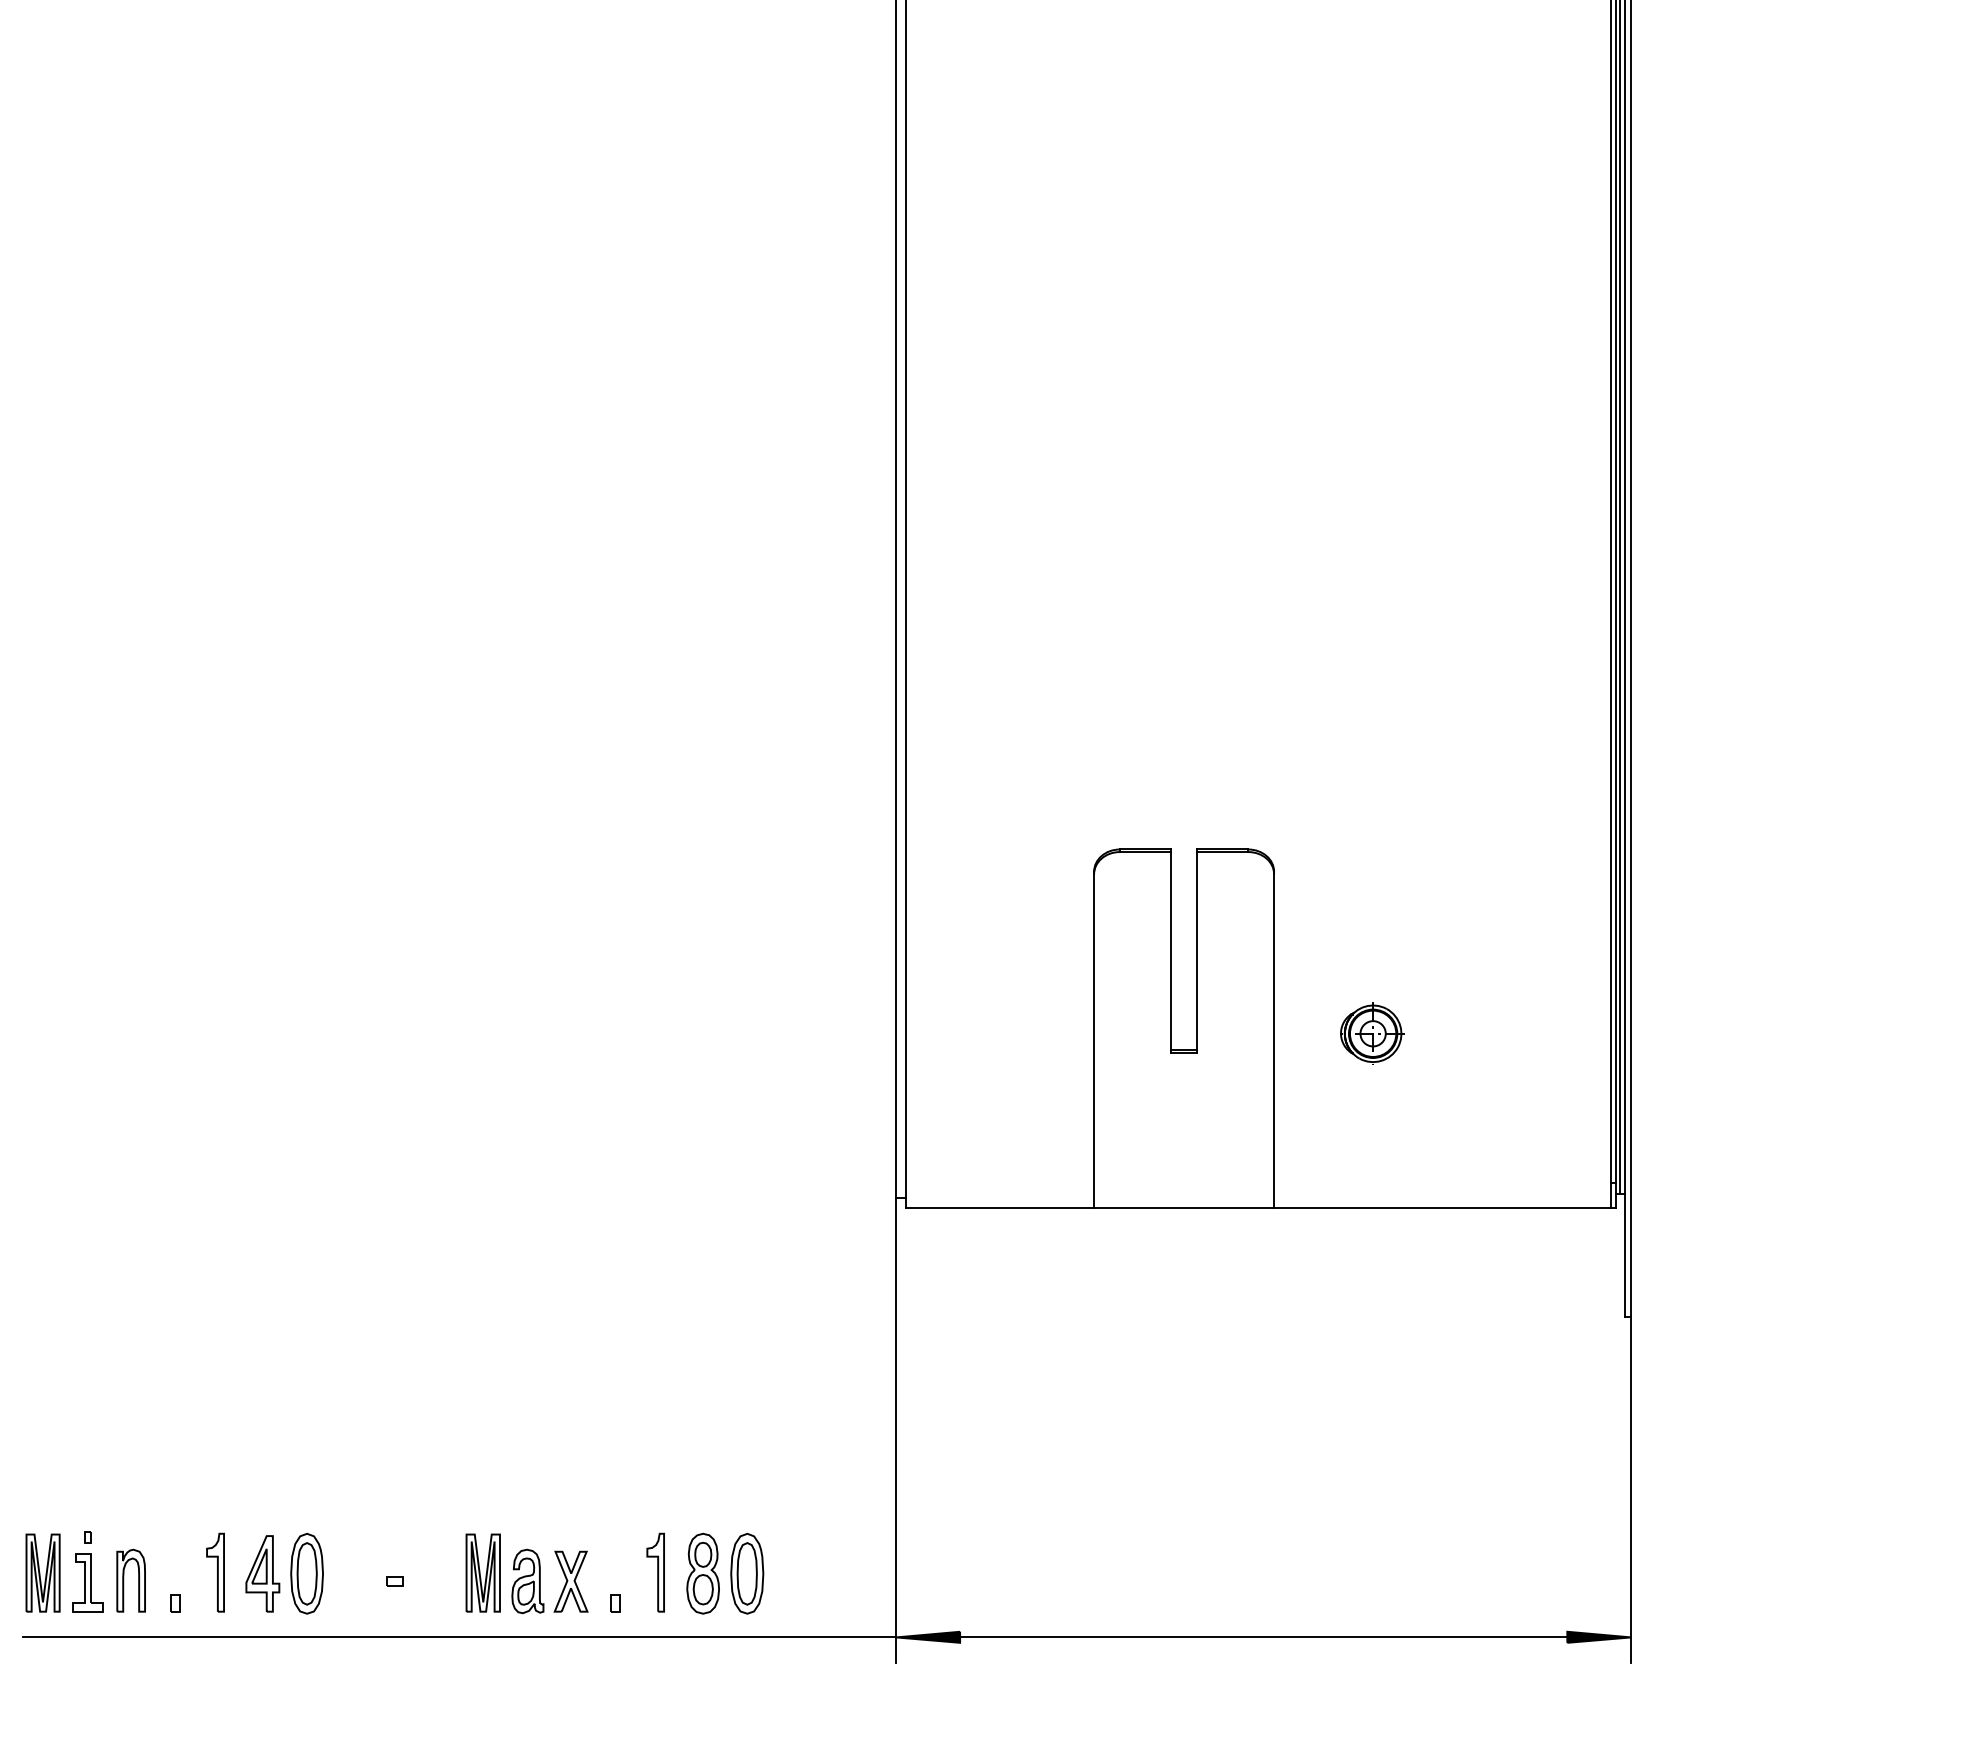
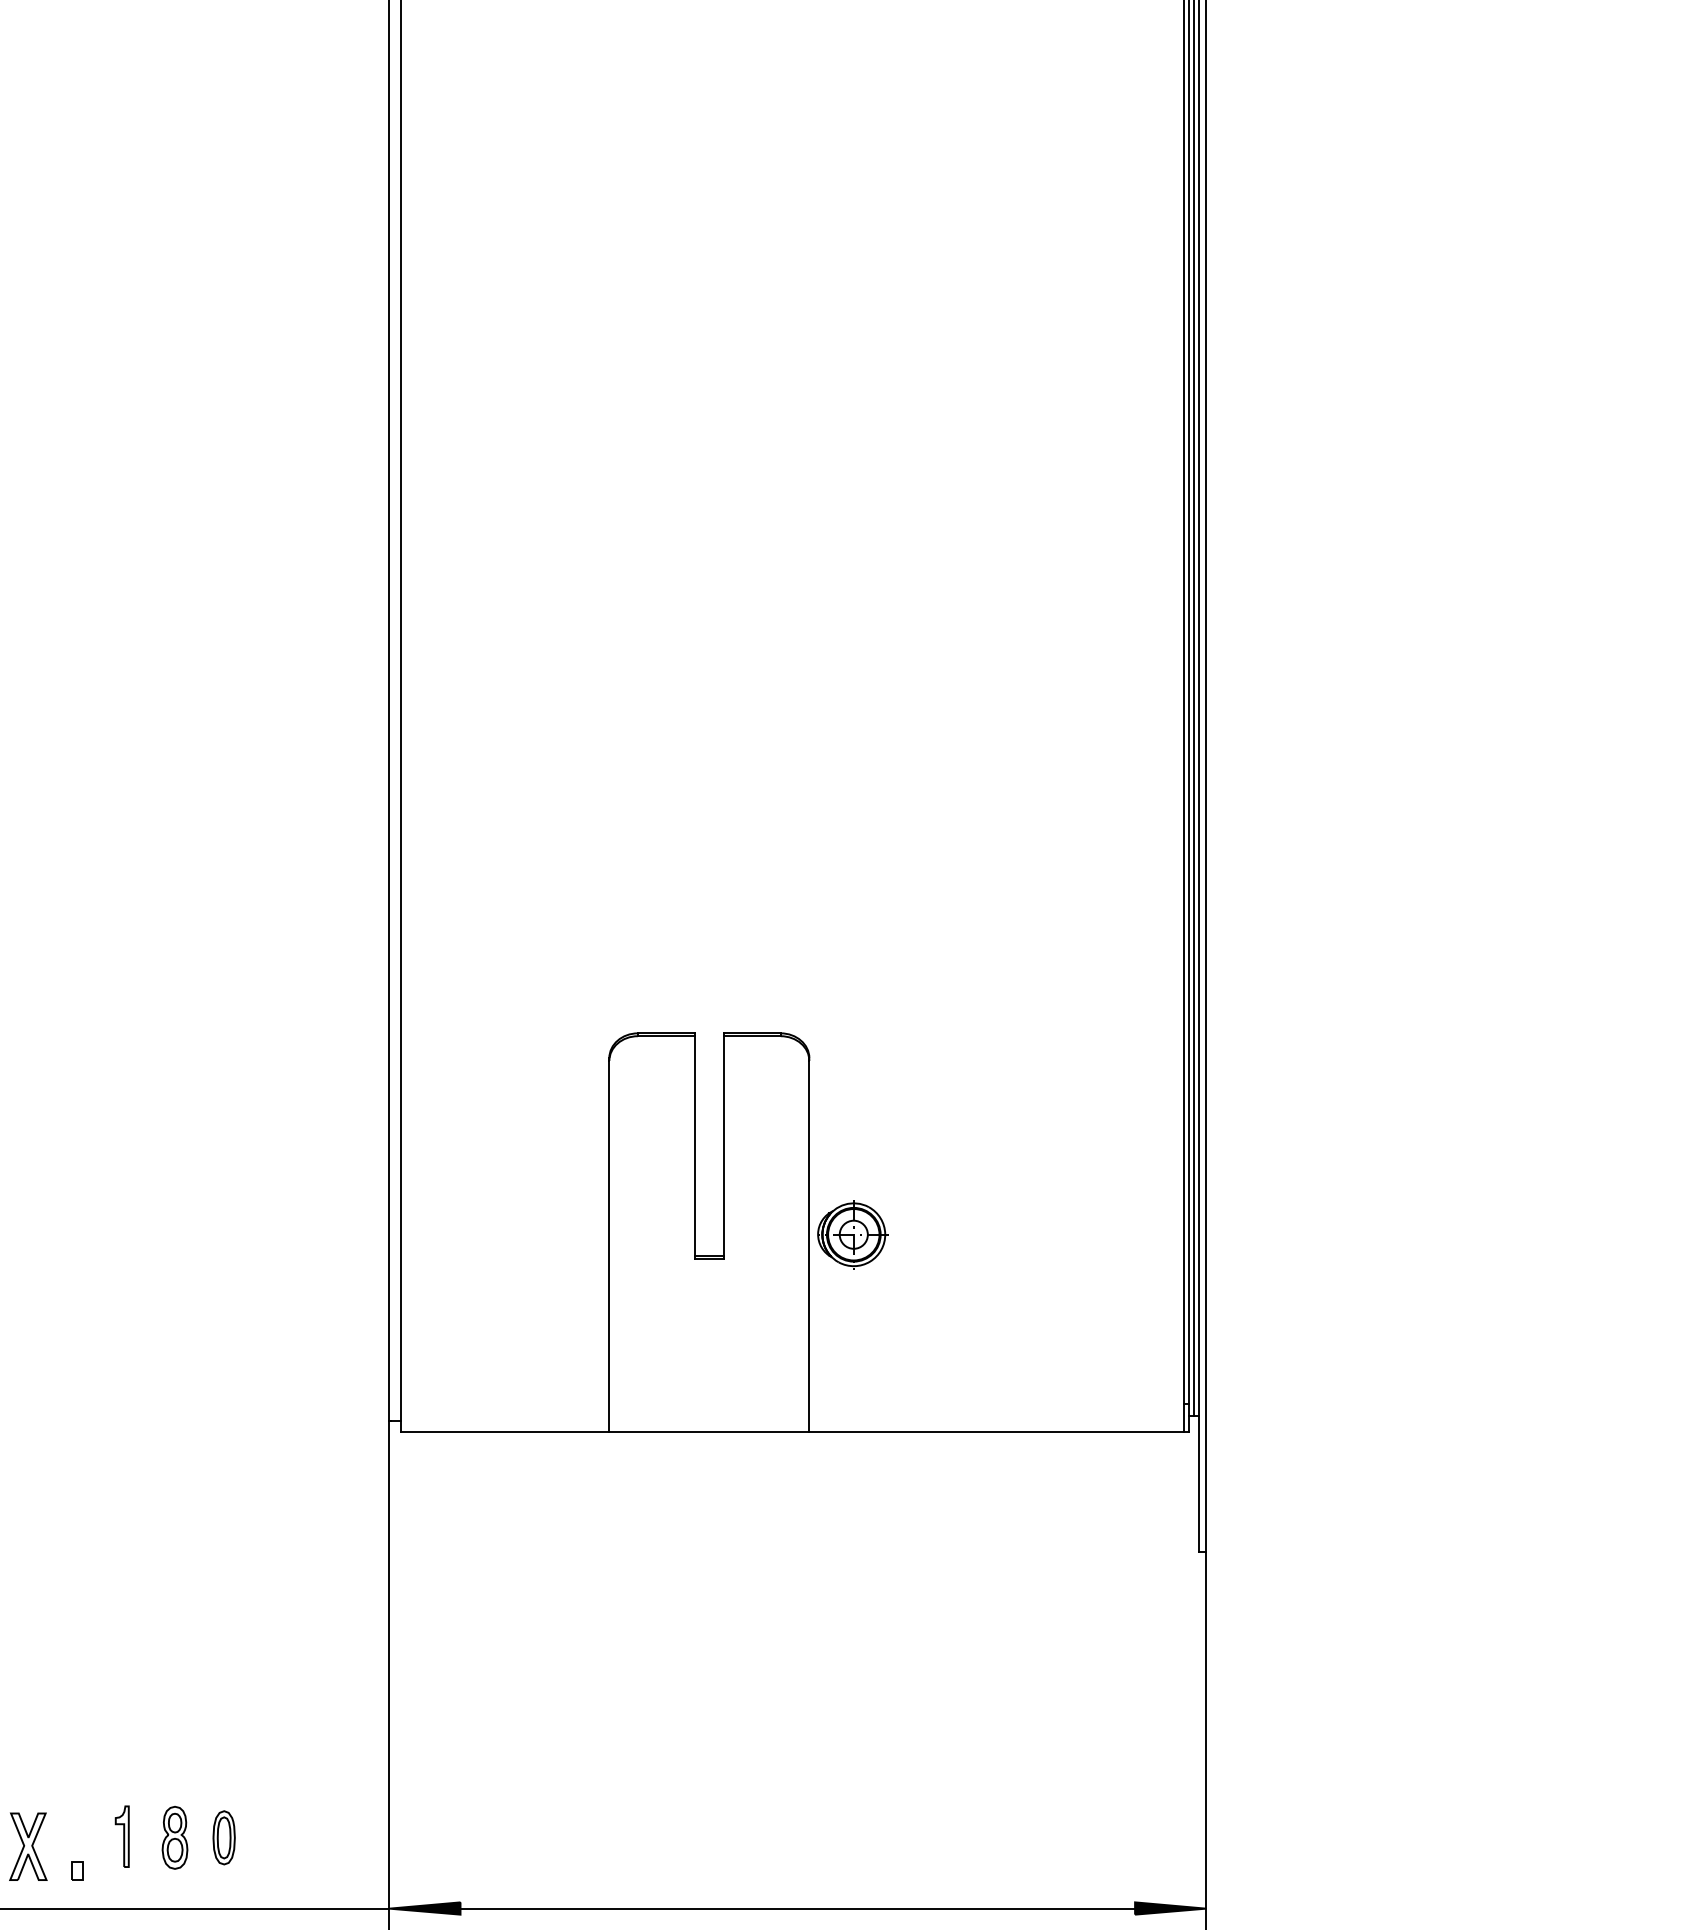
part: (1372, 1033) -> (853, 1234), moved
part: (655, 1572) -> (122, 1836), size x0.7
part: (702, 1573) -> (174, 1837), size x0.7
part: (747, 1573) -> (224, 1837), size x0.6

